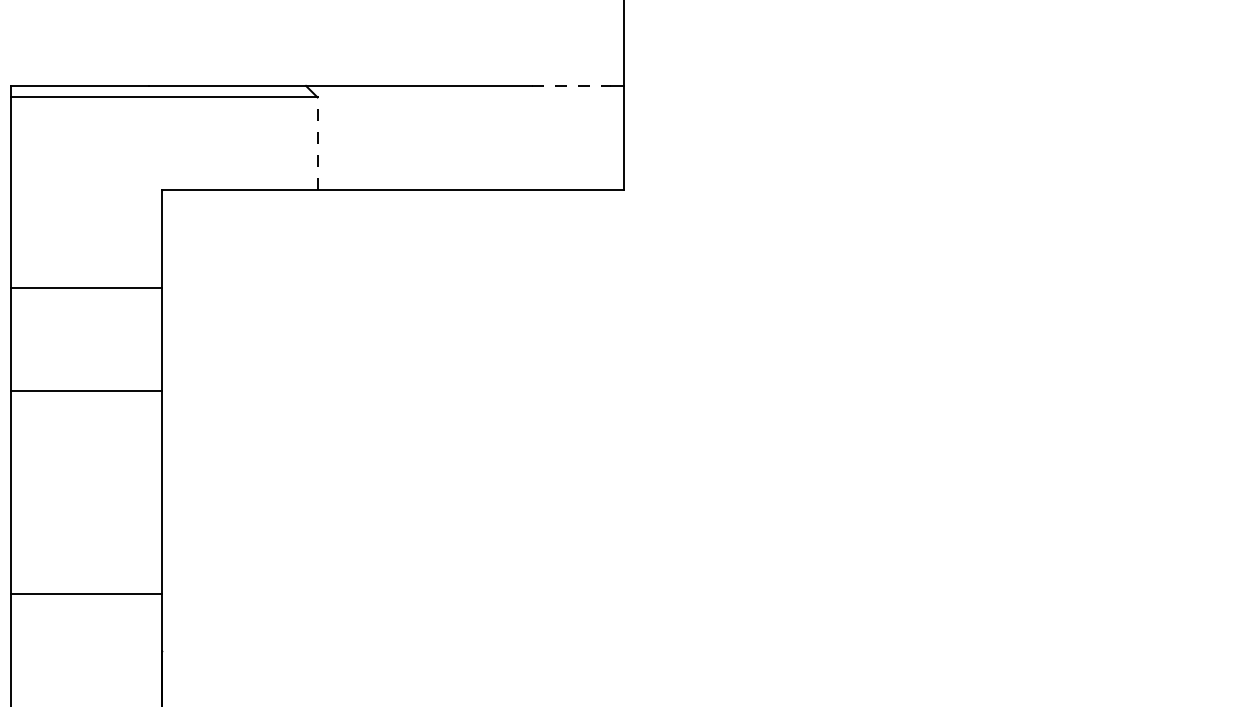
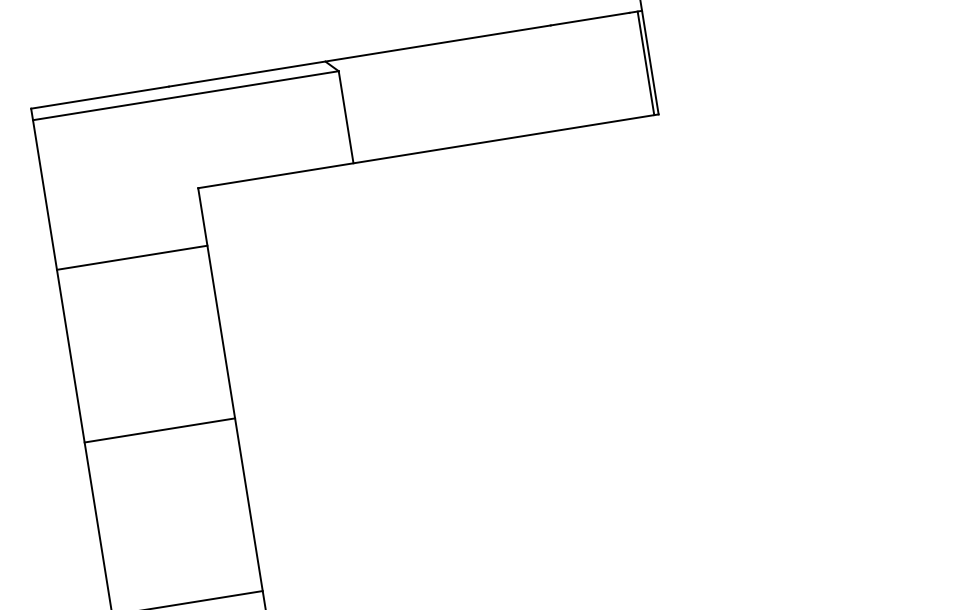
line: (571, 85) -> (590, 18), dashed -> solid
line: (619, 137) -> (646, 62), added
line: (317, 143) -> (346, 117), dashed -> solid
line: (86, 288) -> (132, 257), moved
line: (86, 390) -> (159, 430), moved

